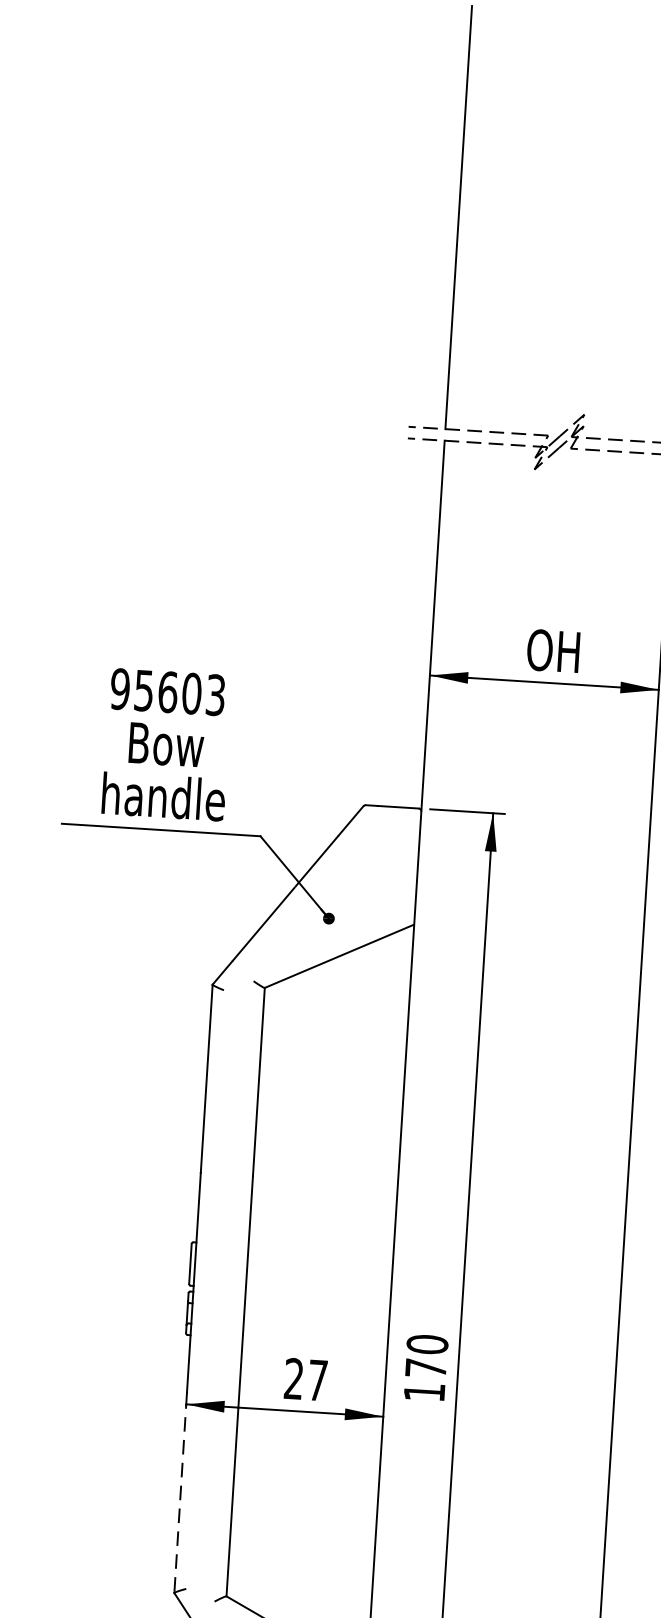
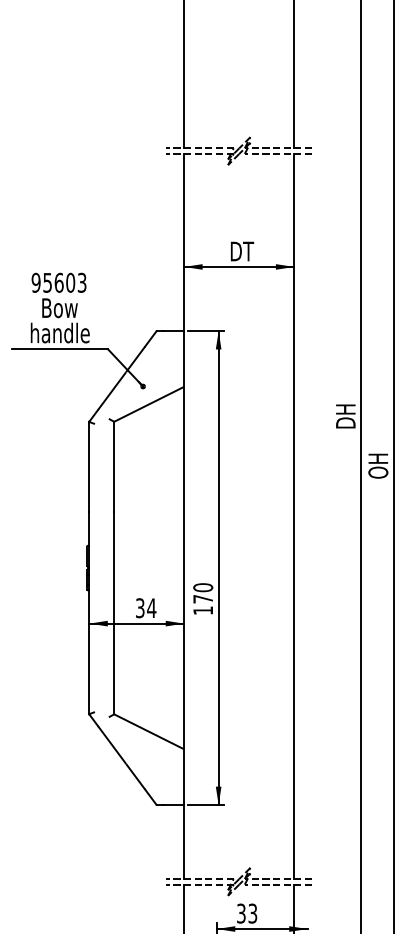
text: (553, 651) -> (242, 251), OH -> DT
text: (306, 1380) -> (146, 608), 27 -> 34
line: (180, 1497) -> (89, 668), dashed -> solid

